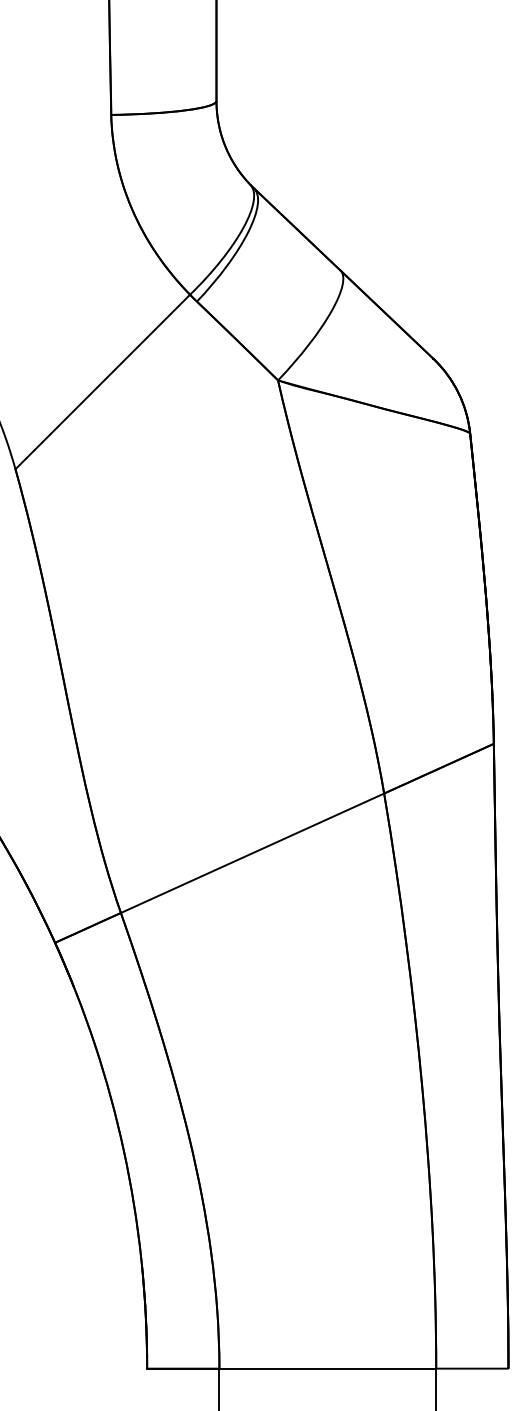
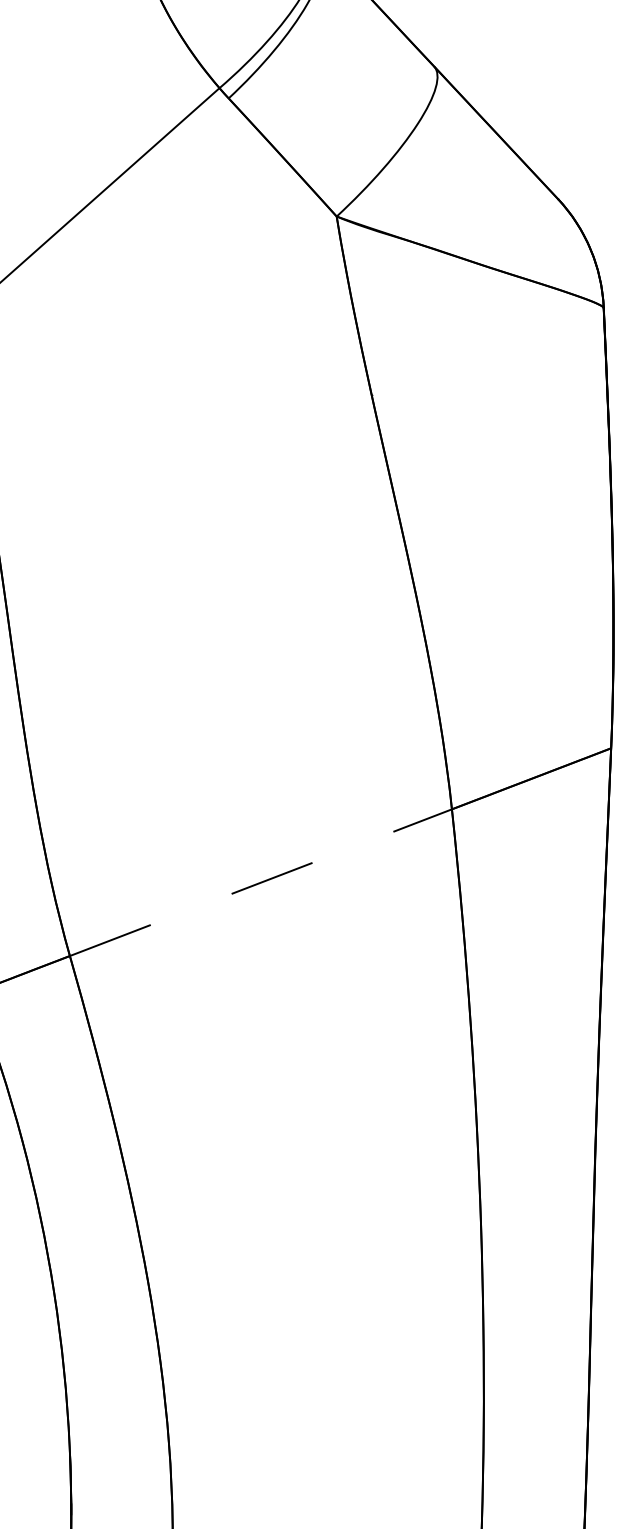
line: (252, 853) -> (260, 883), solid -> dashed

